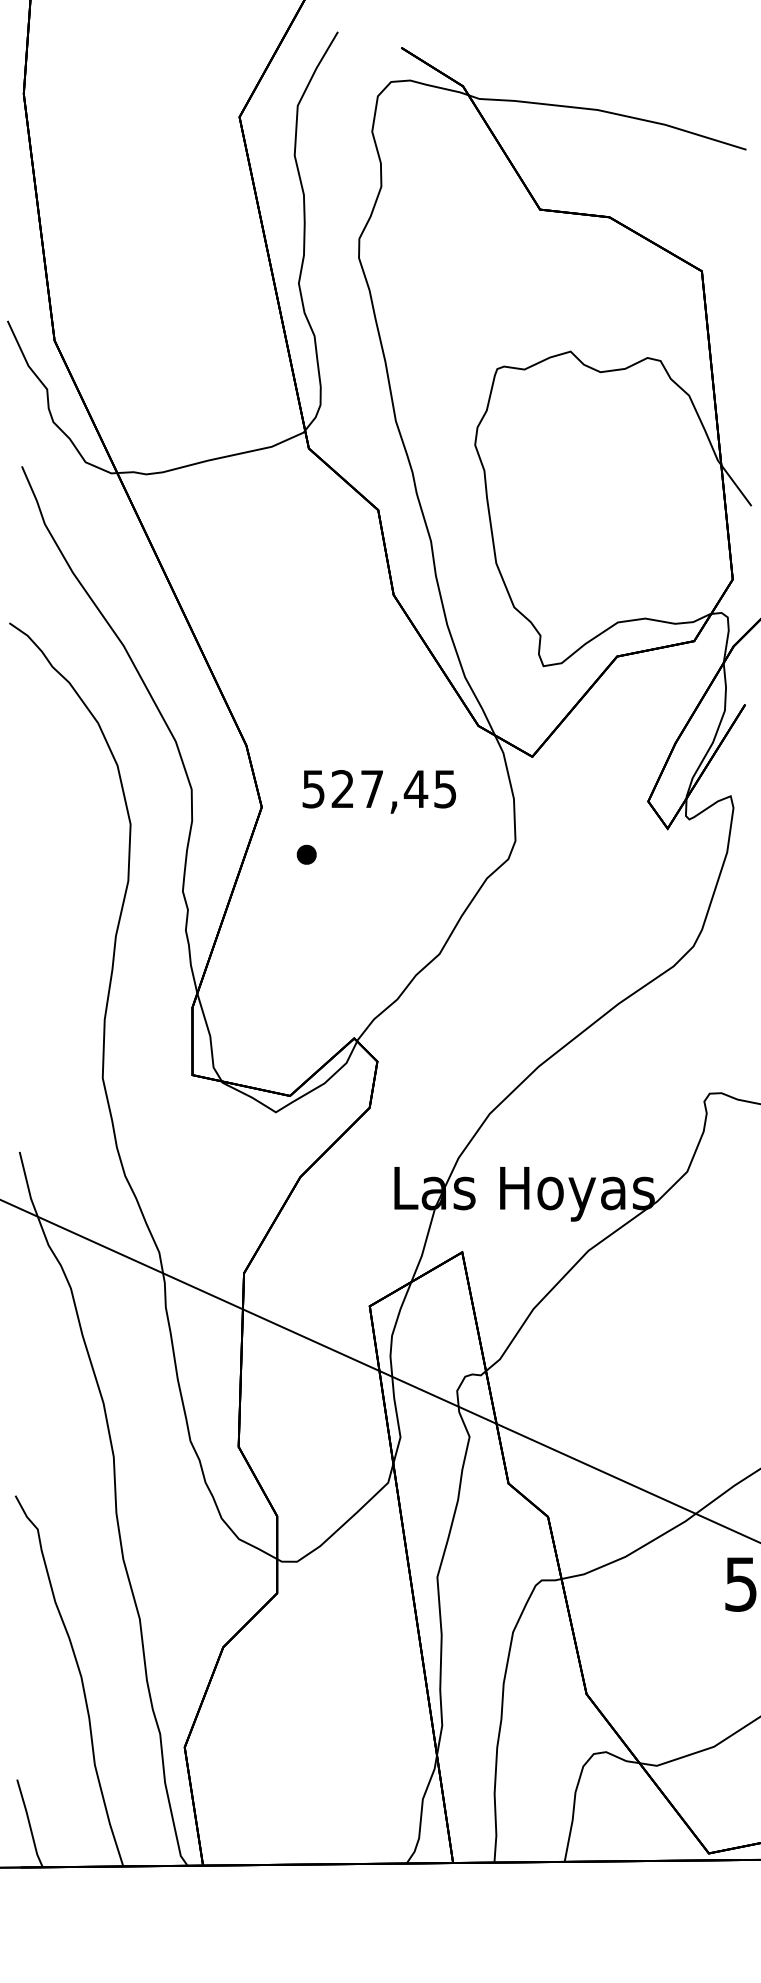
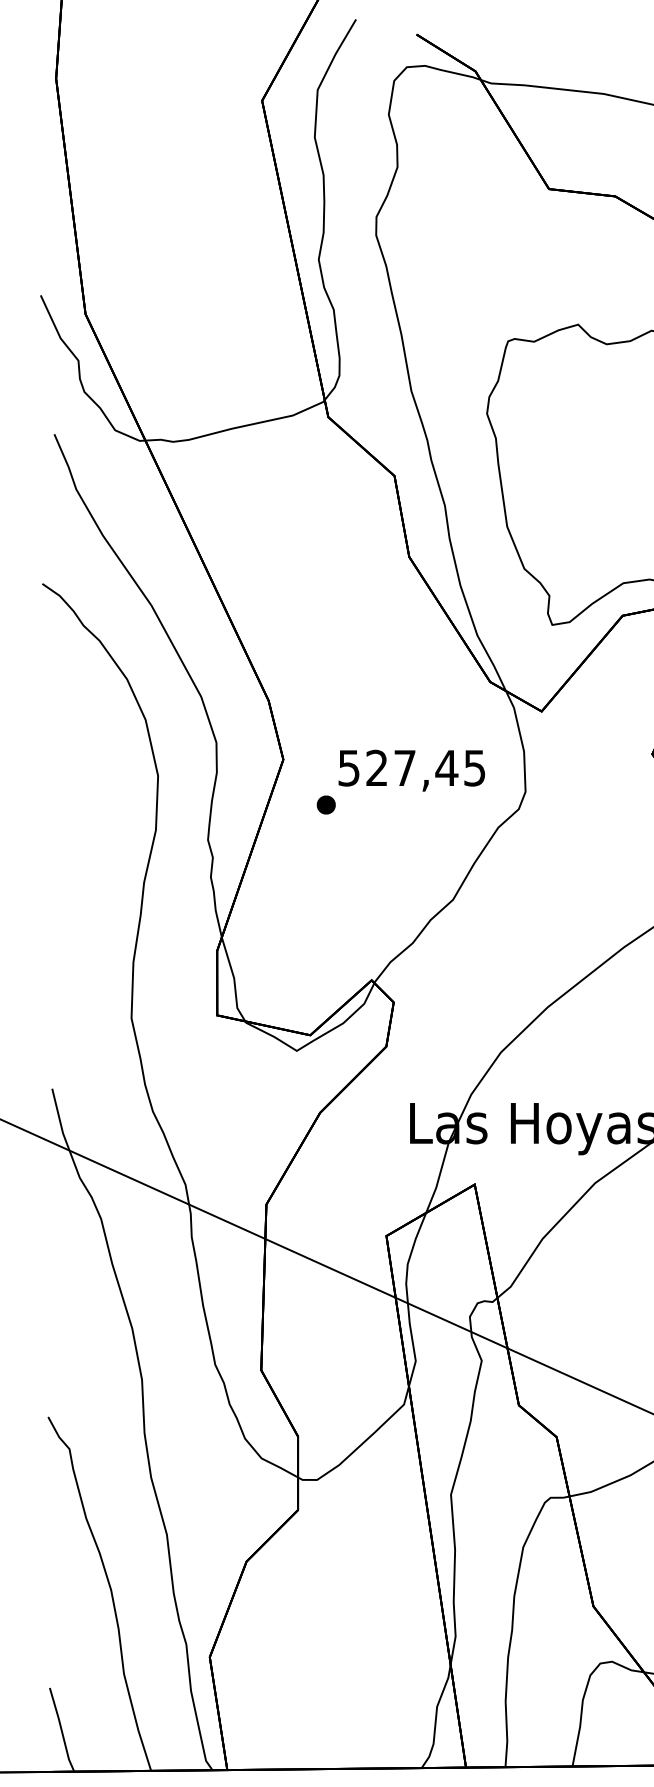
text: (378, 791) -> (411, 770), moved

